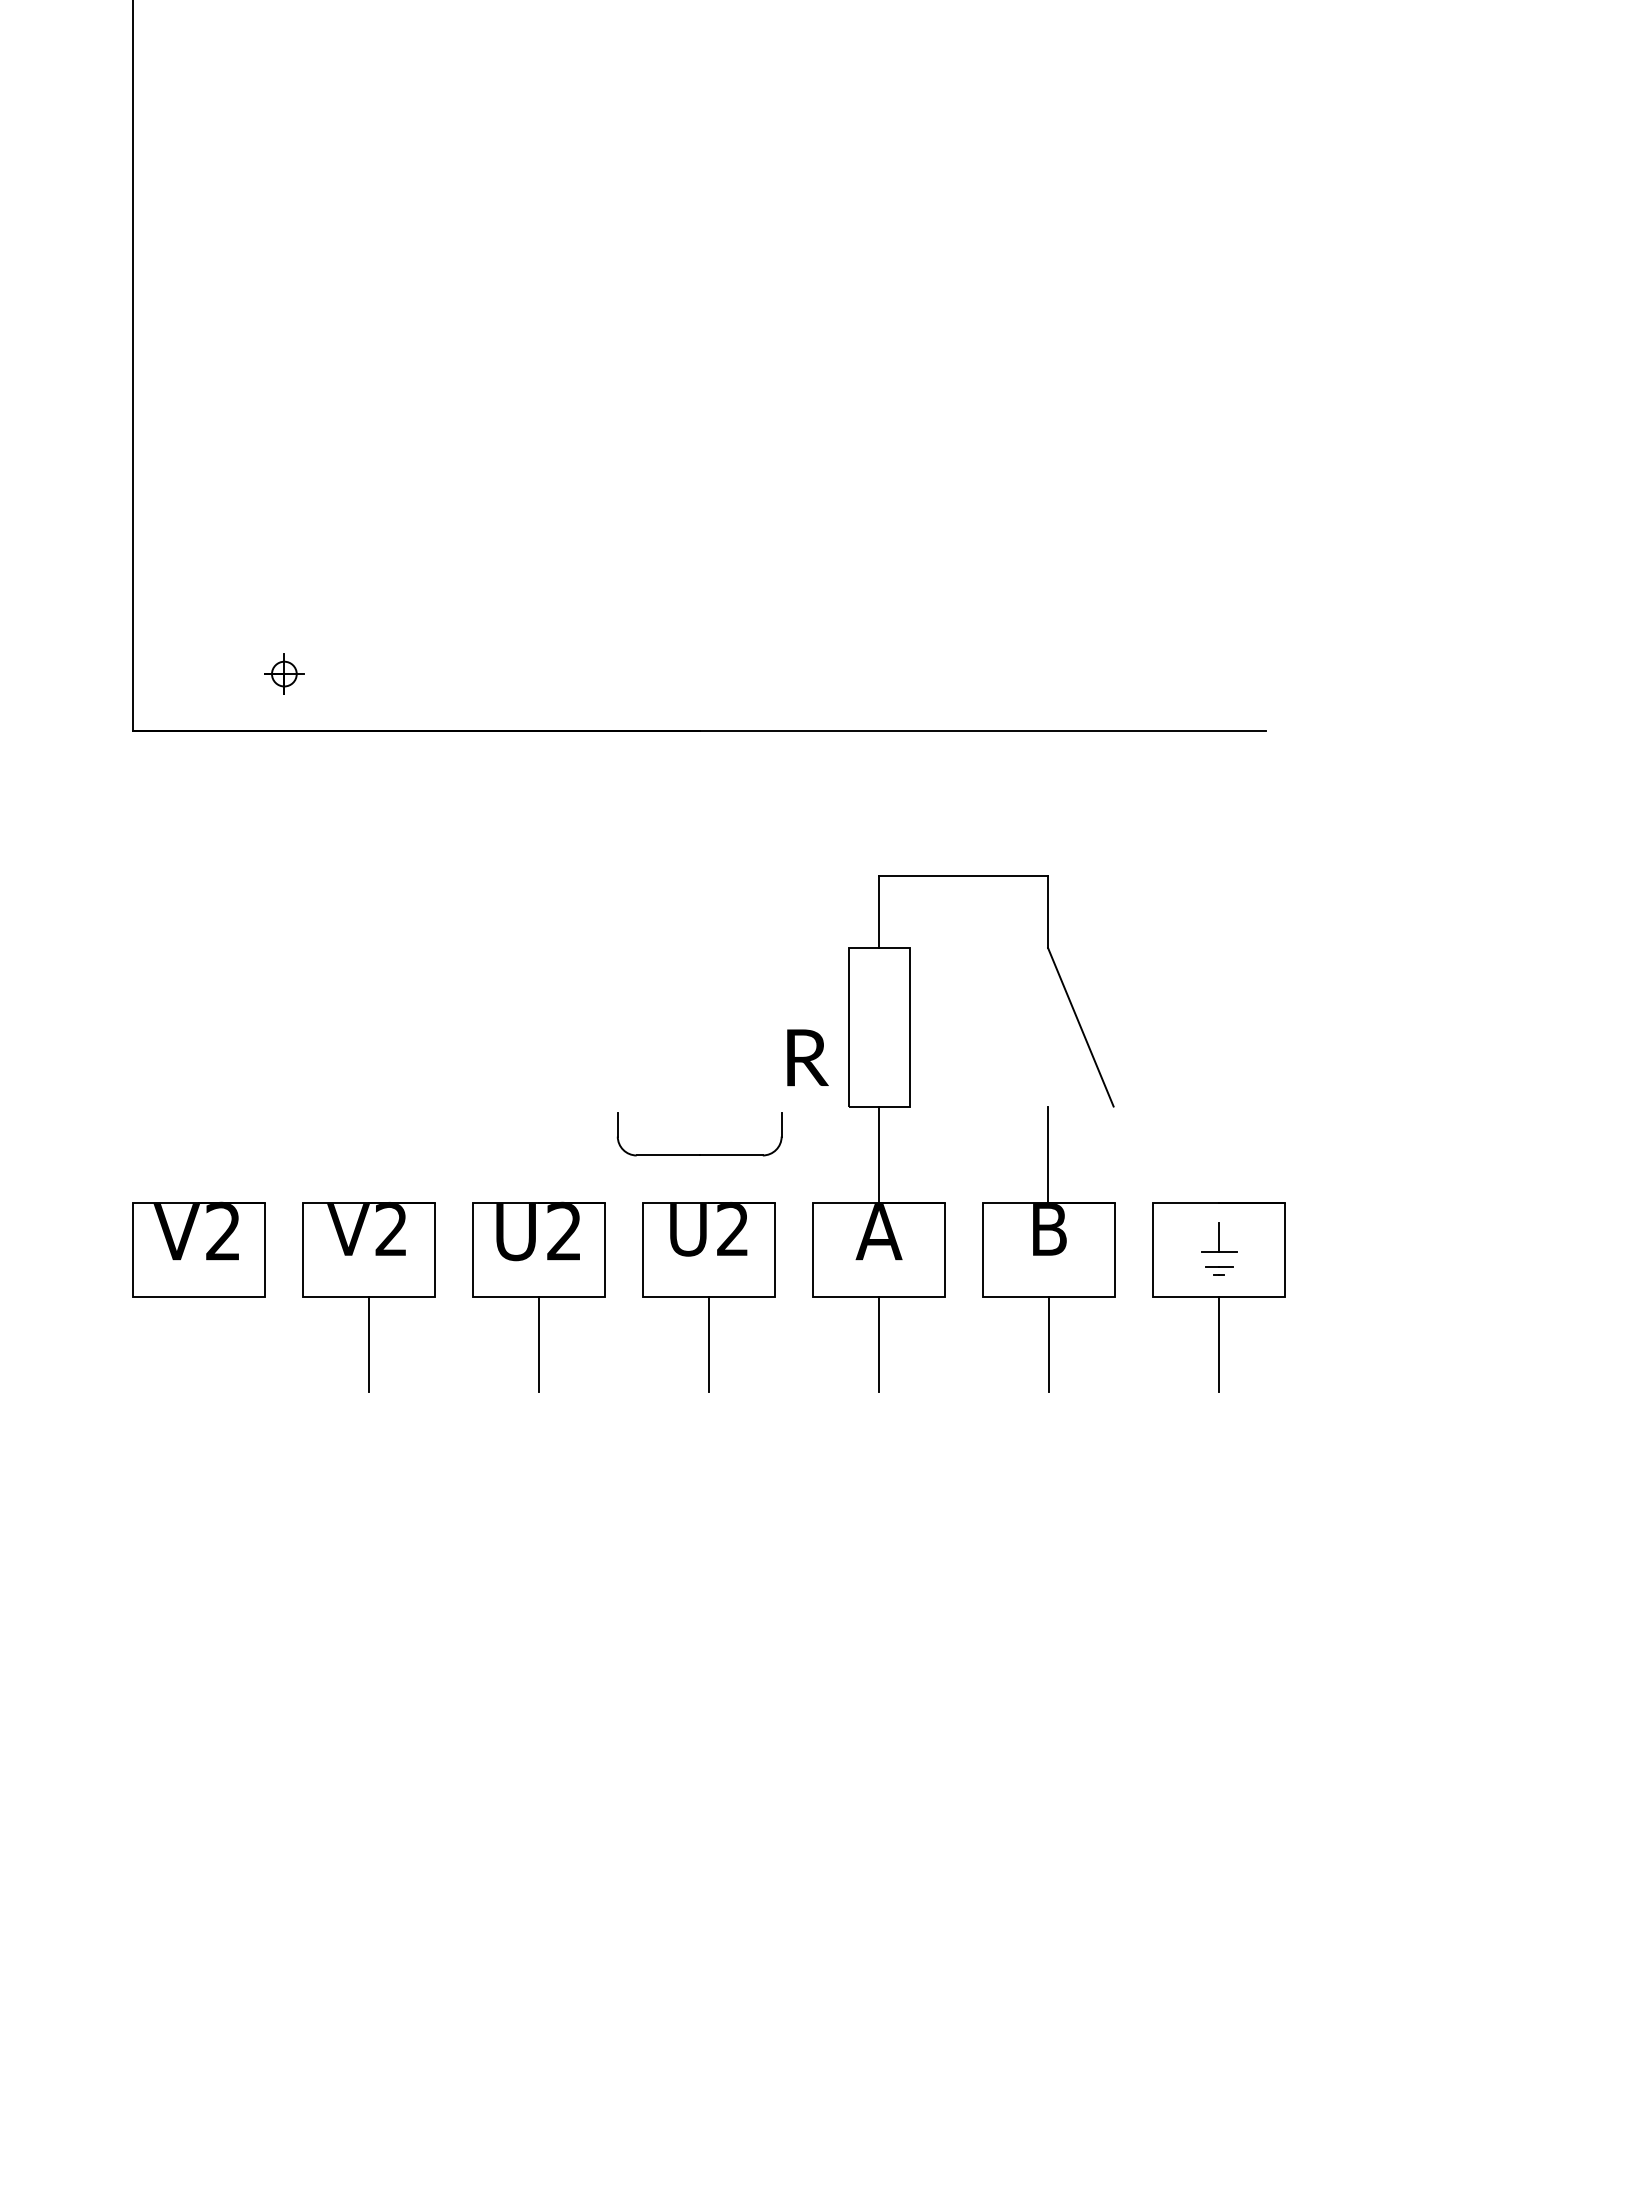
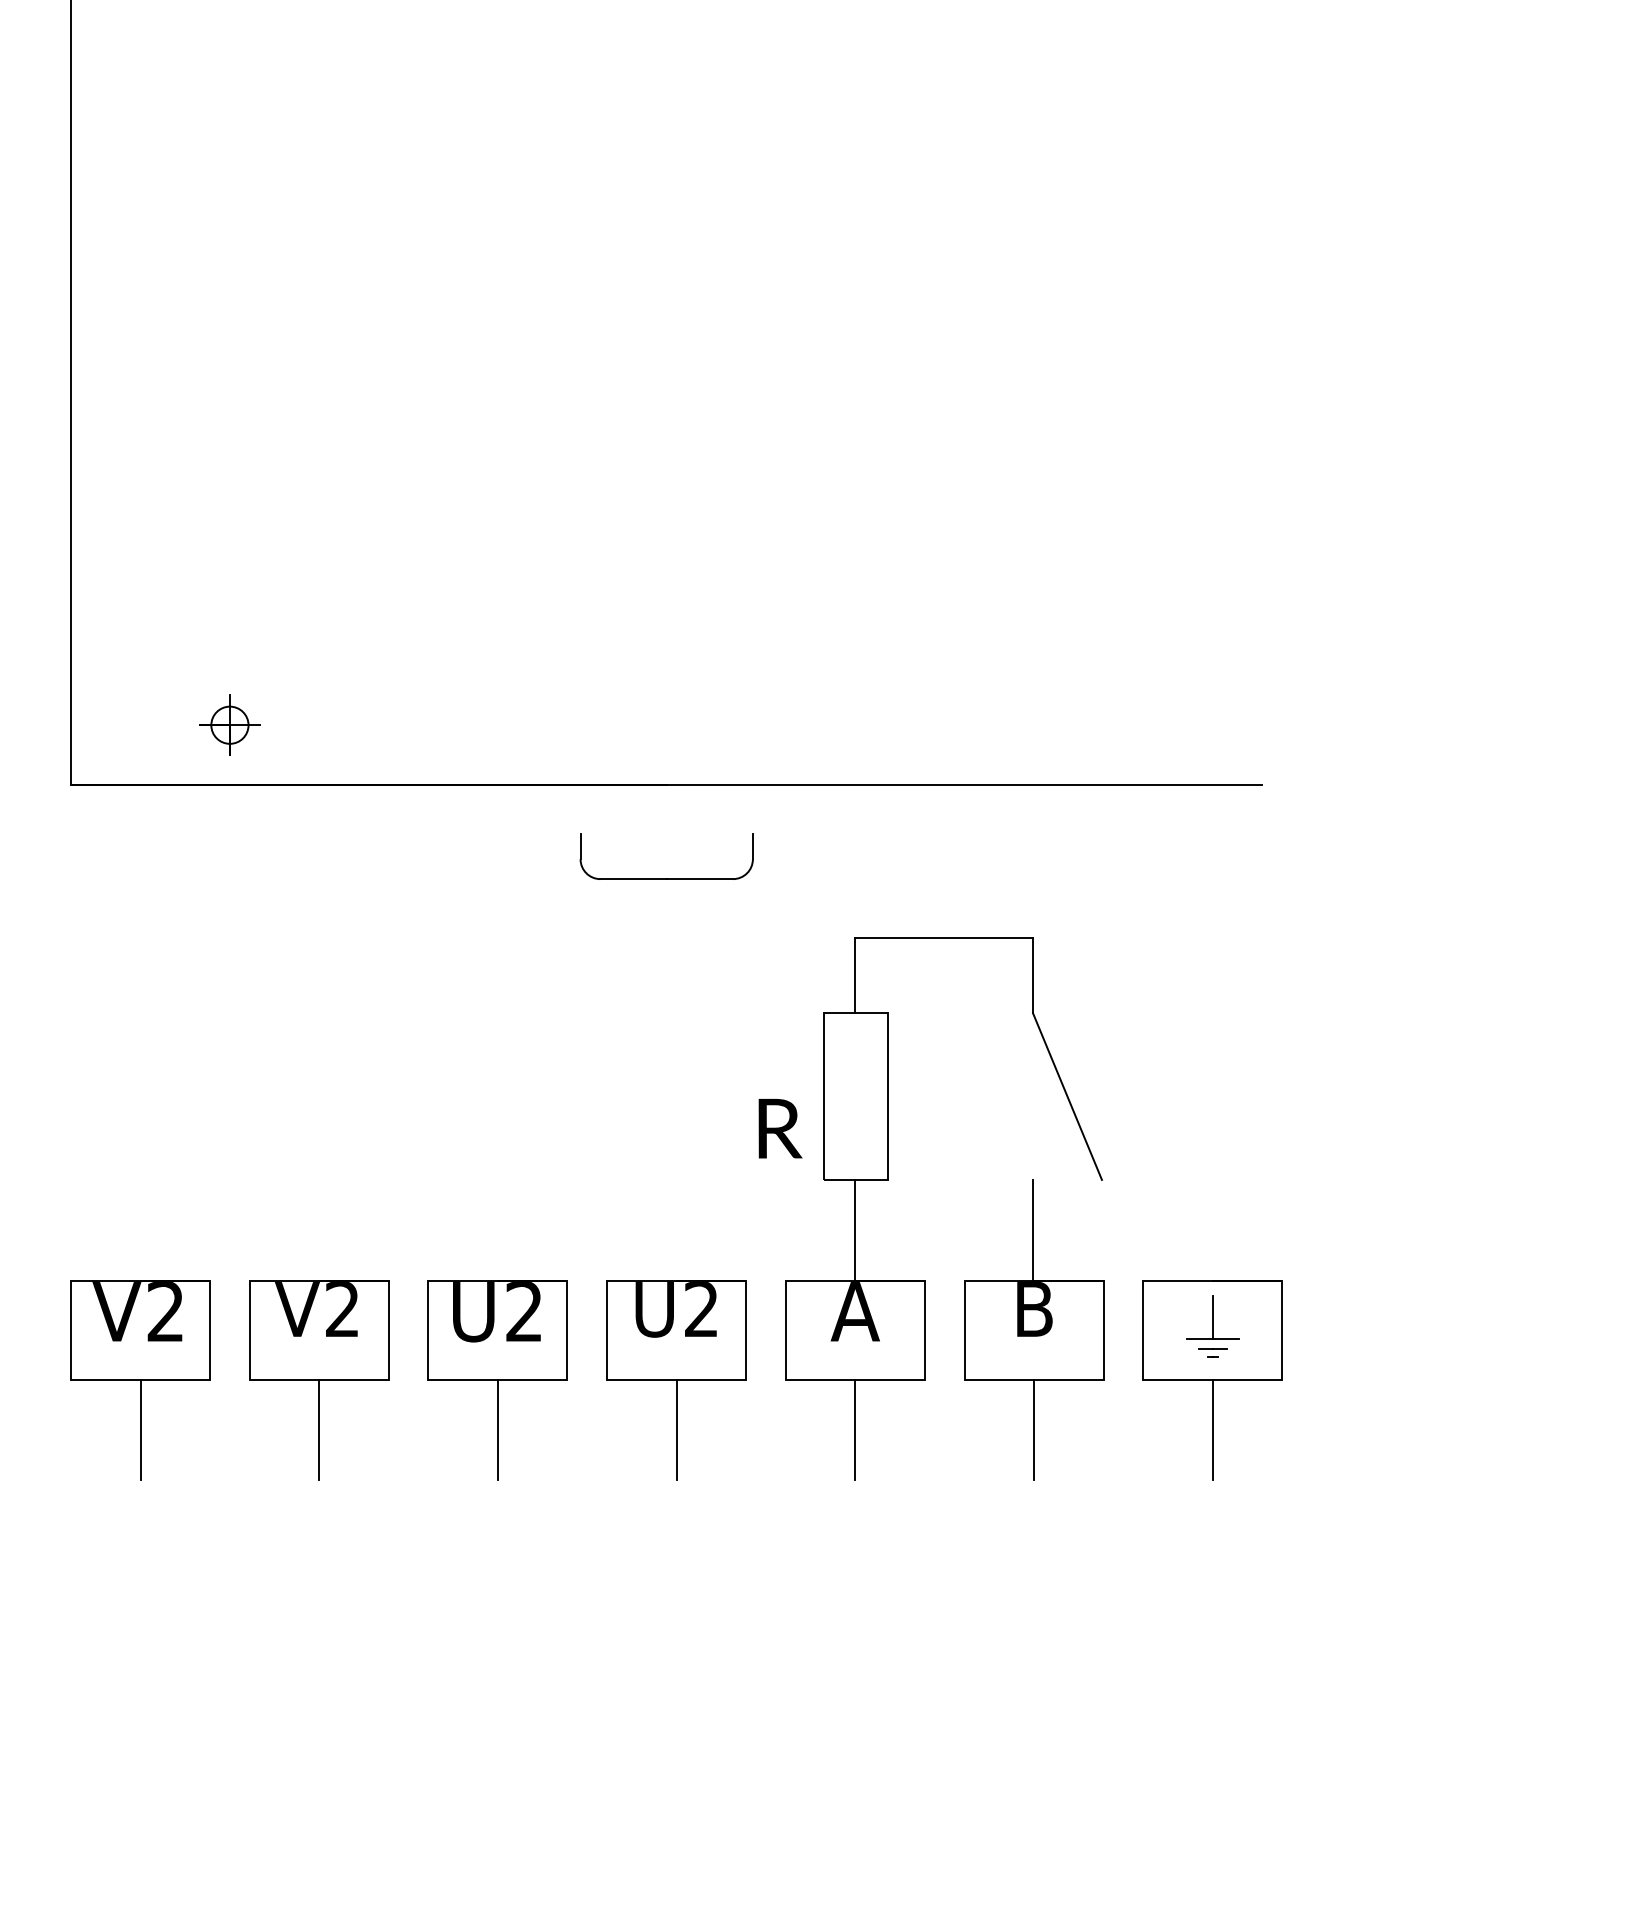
part: (284, 673) -> (230, 724), size x1.43
part: (699, 1154) -> (666, 878), moved
part: (1218, 1237) -> (1212, 1317), size x1.43
line: (199, 1344) -> (140, 1430), added

